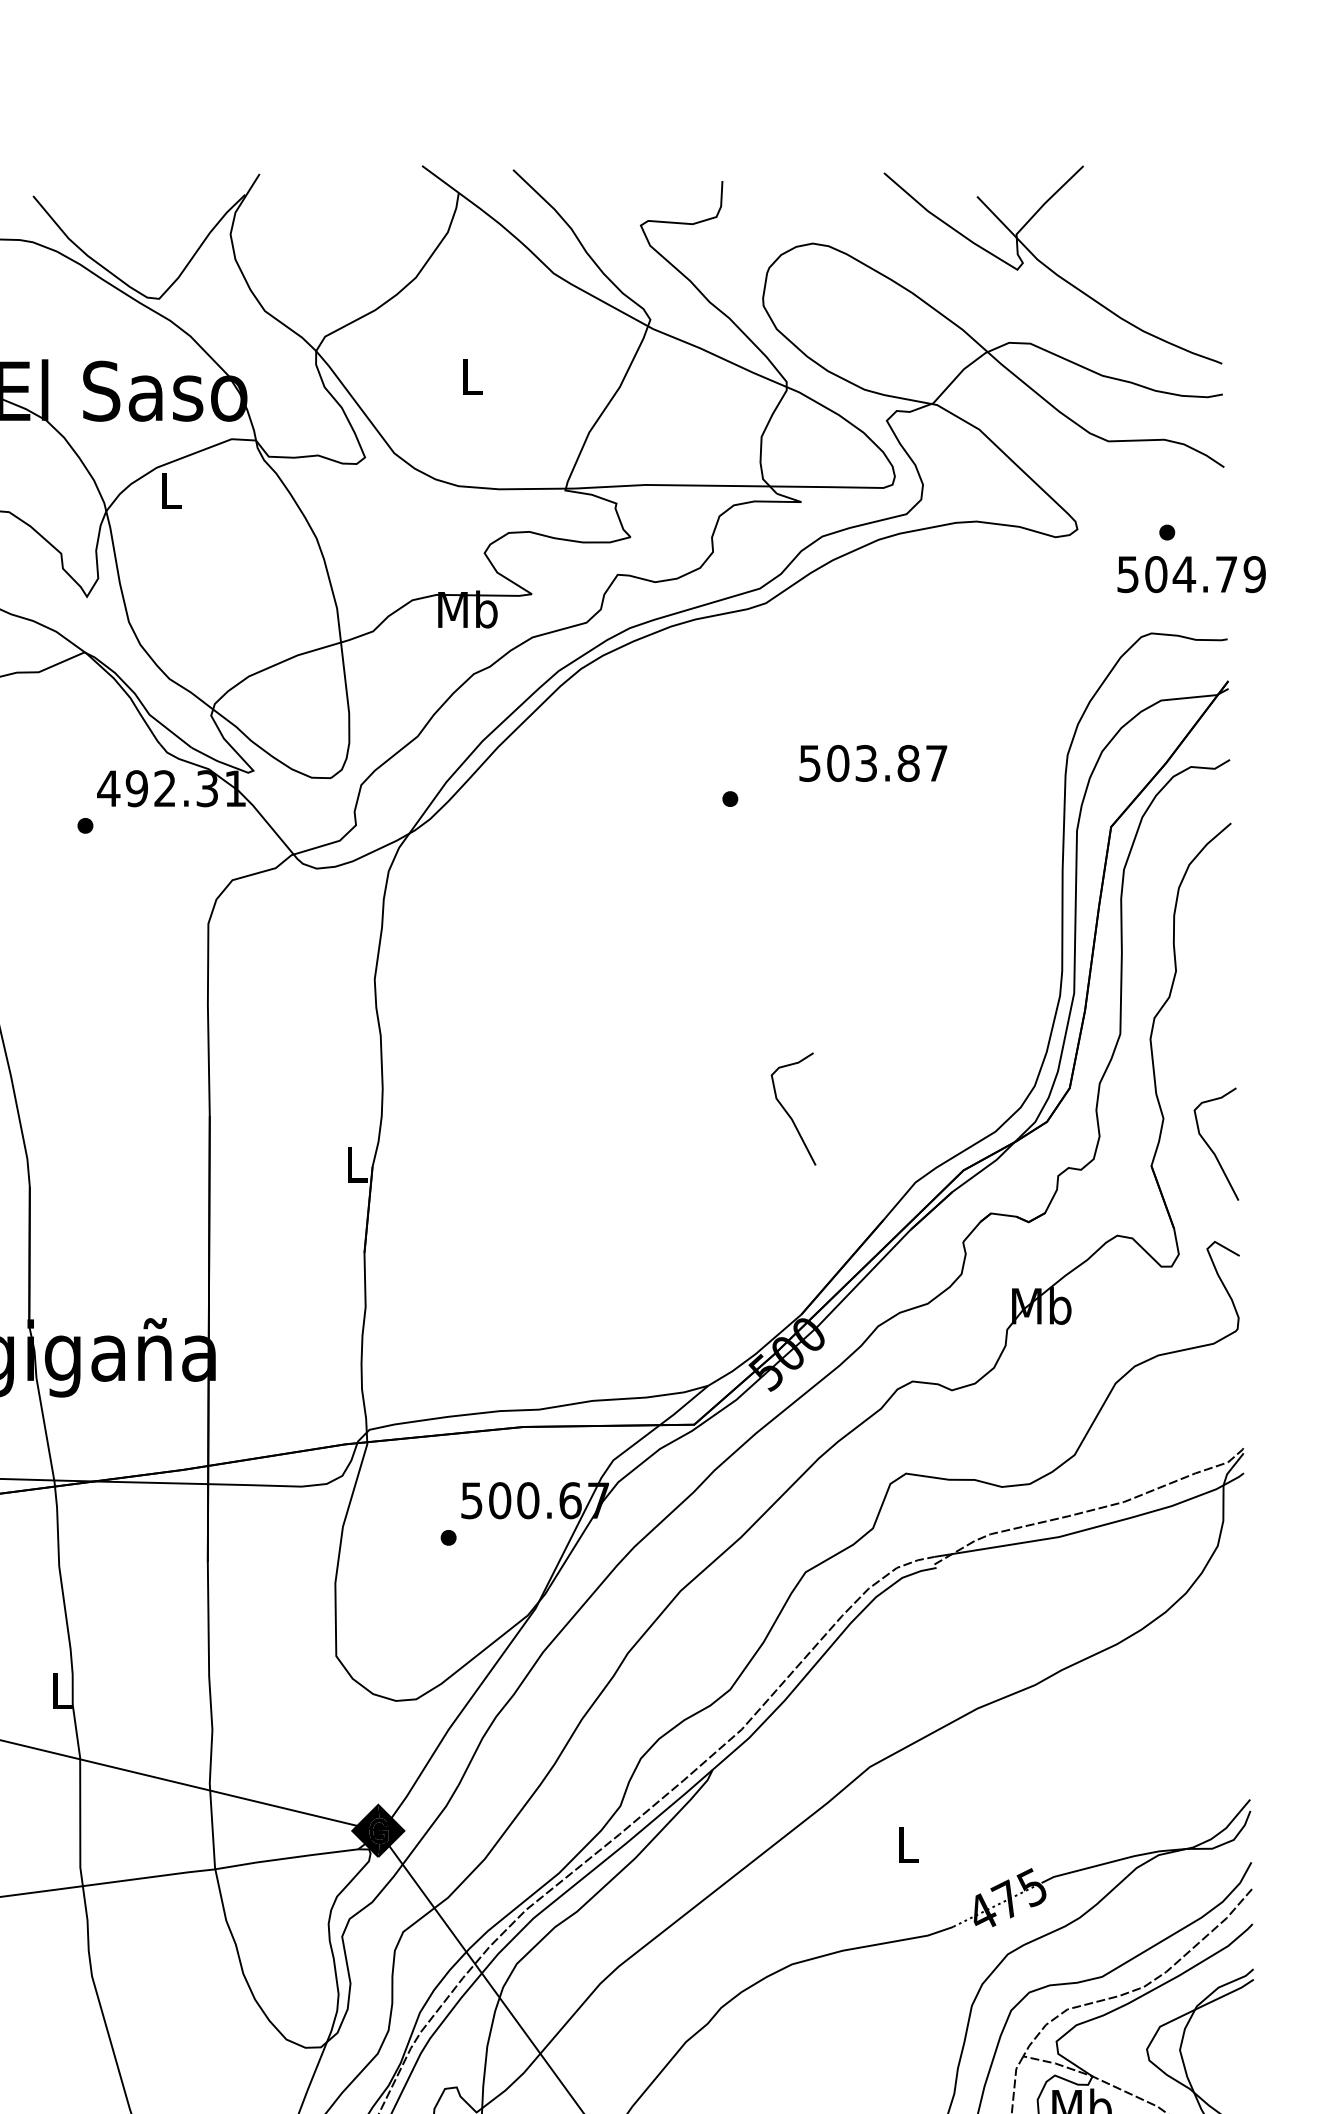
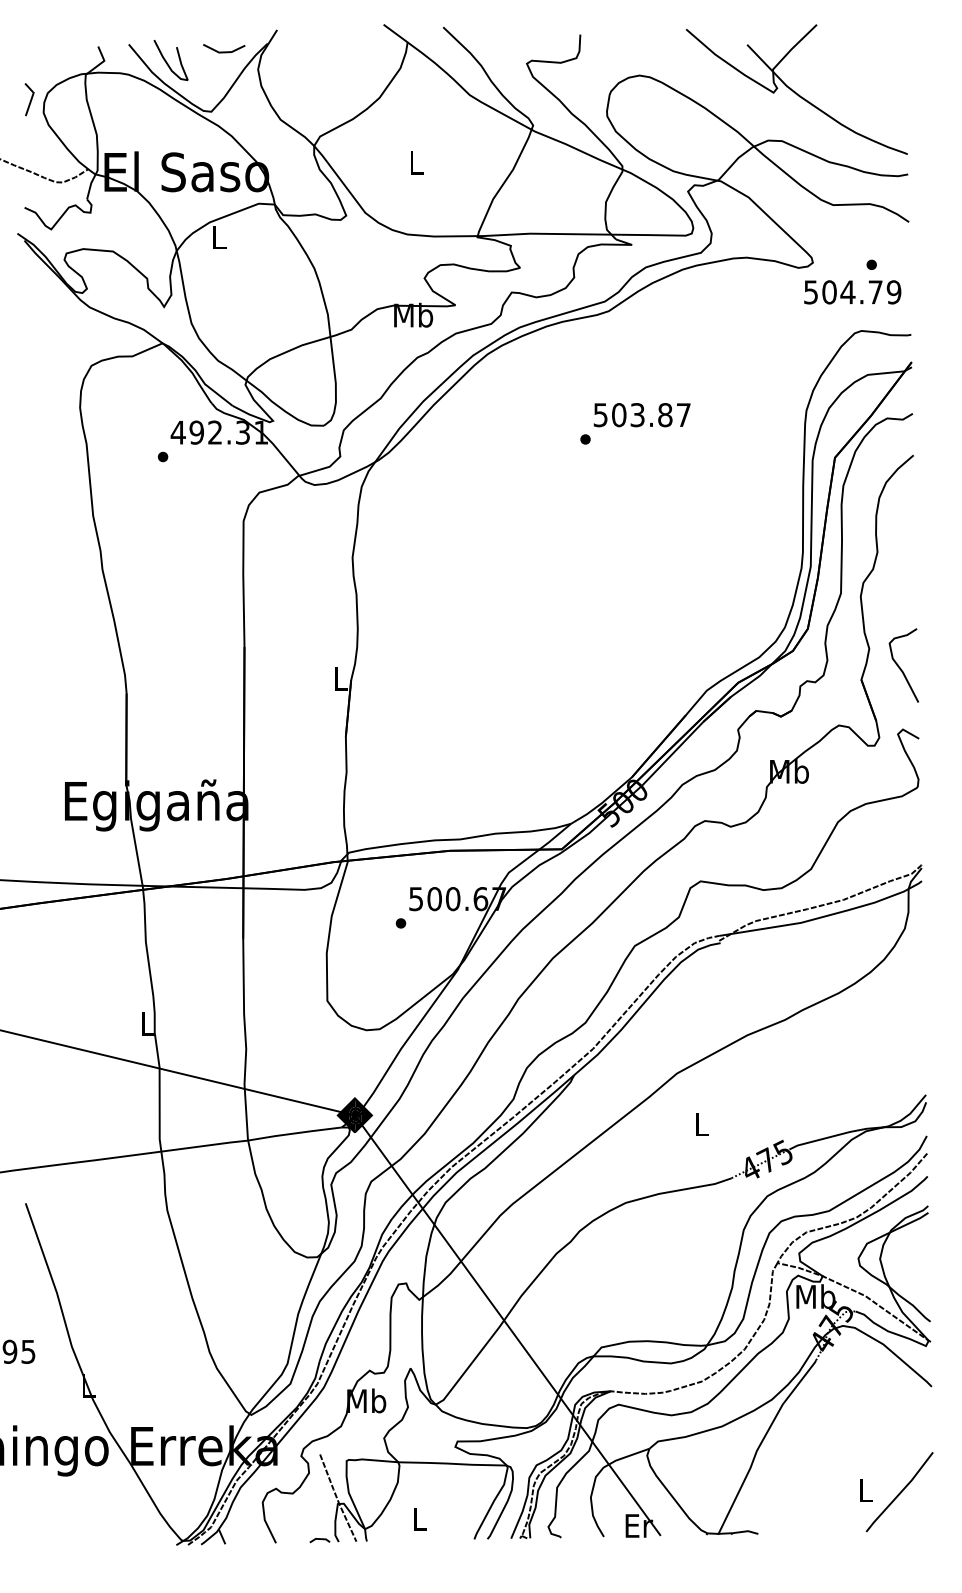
line: (179, 206) -> (224, 51), added
curve: (92, 223) -> (167, 62), added
text: (1191, 574) -> (852, 292), moved
text: (872, 764) -> (641, 415), moved
curve: (788, 1112) -> (623, 644), removed

